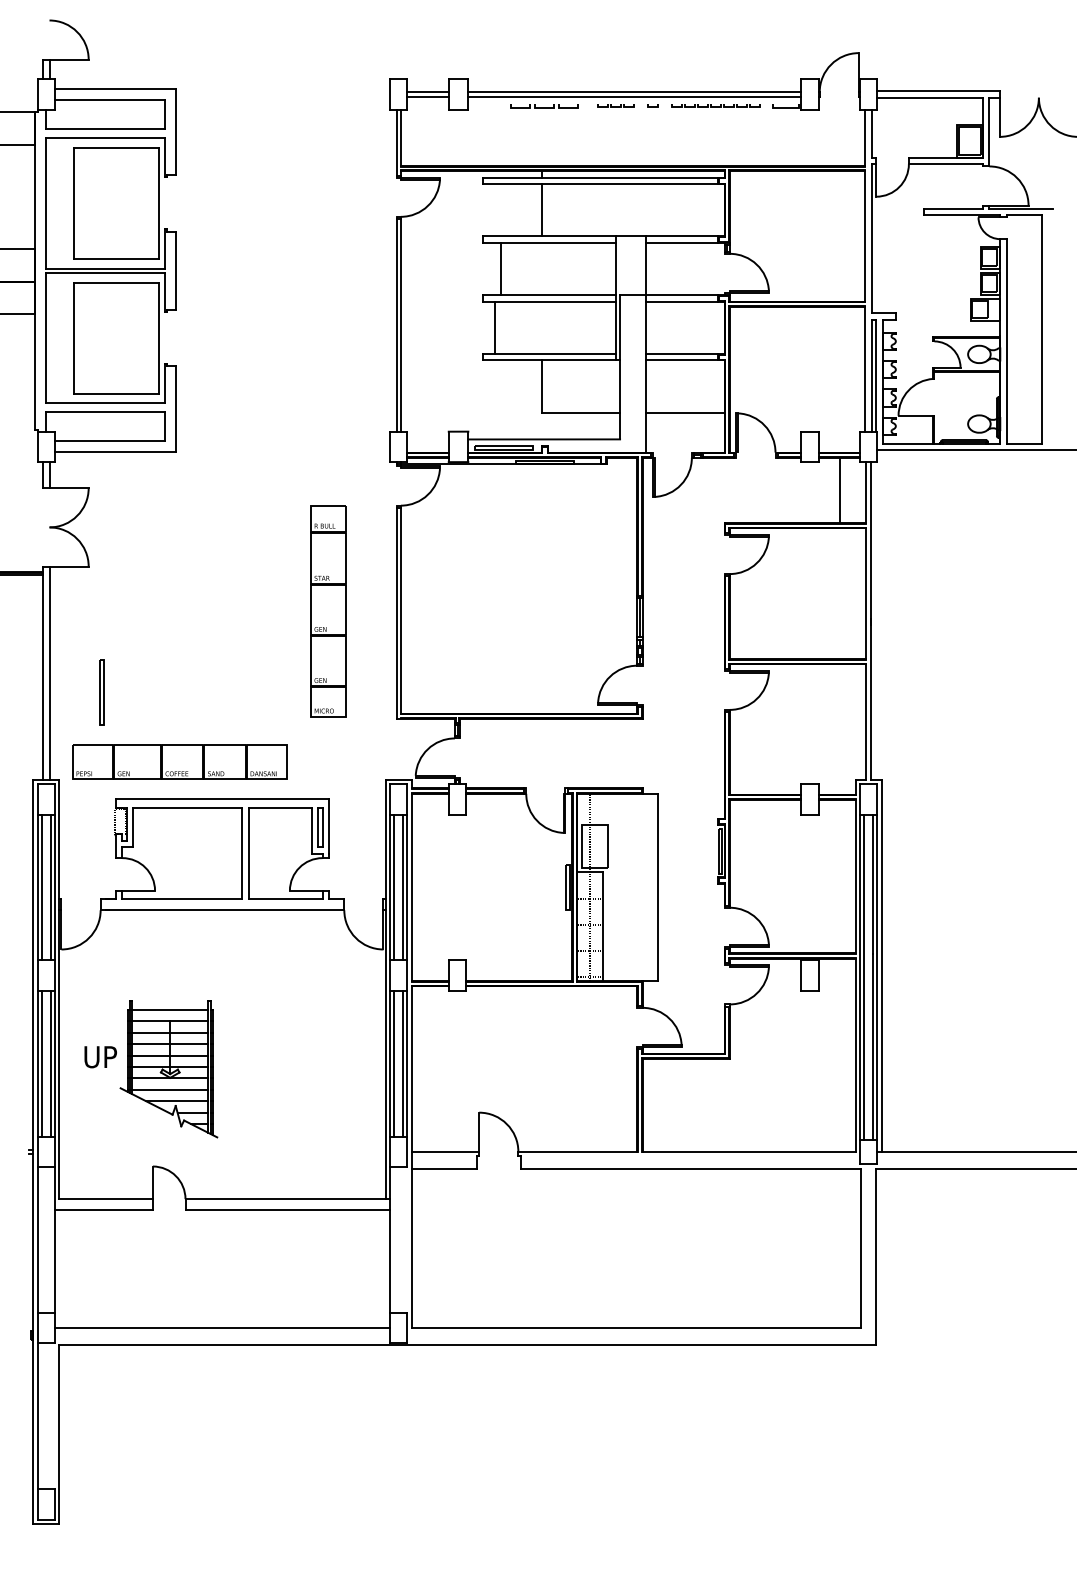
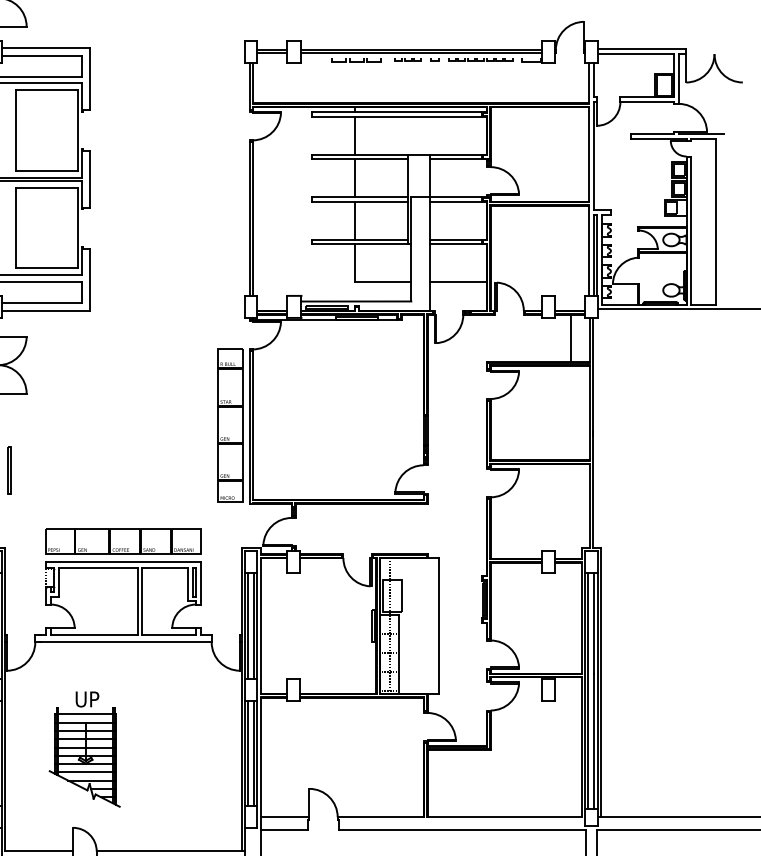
line: (500, 268) -> (354, 177), moved
line: (494, 327) -> (354, 220), moved
part: (328, 611) -> (230, 426), moved
part: (101, 692) -> (9, 470), moved
part: (179, 761) -> (122, 541), moved
text: (100, 1057) -> (87, 699), moved

